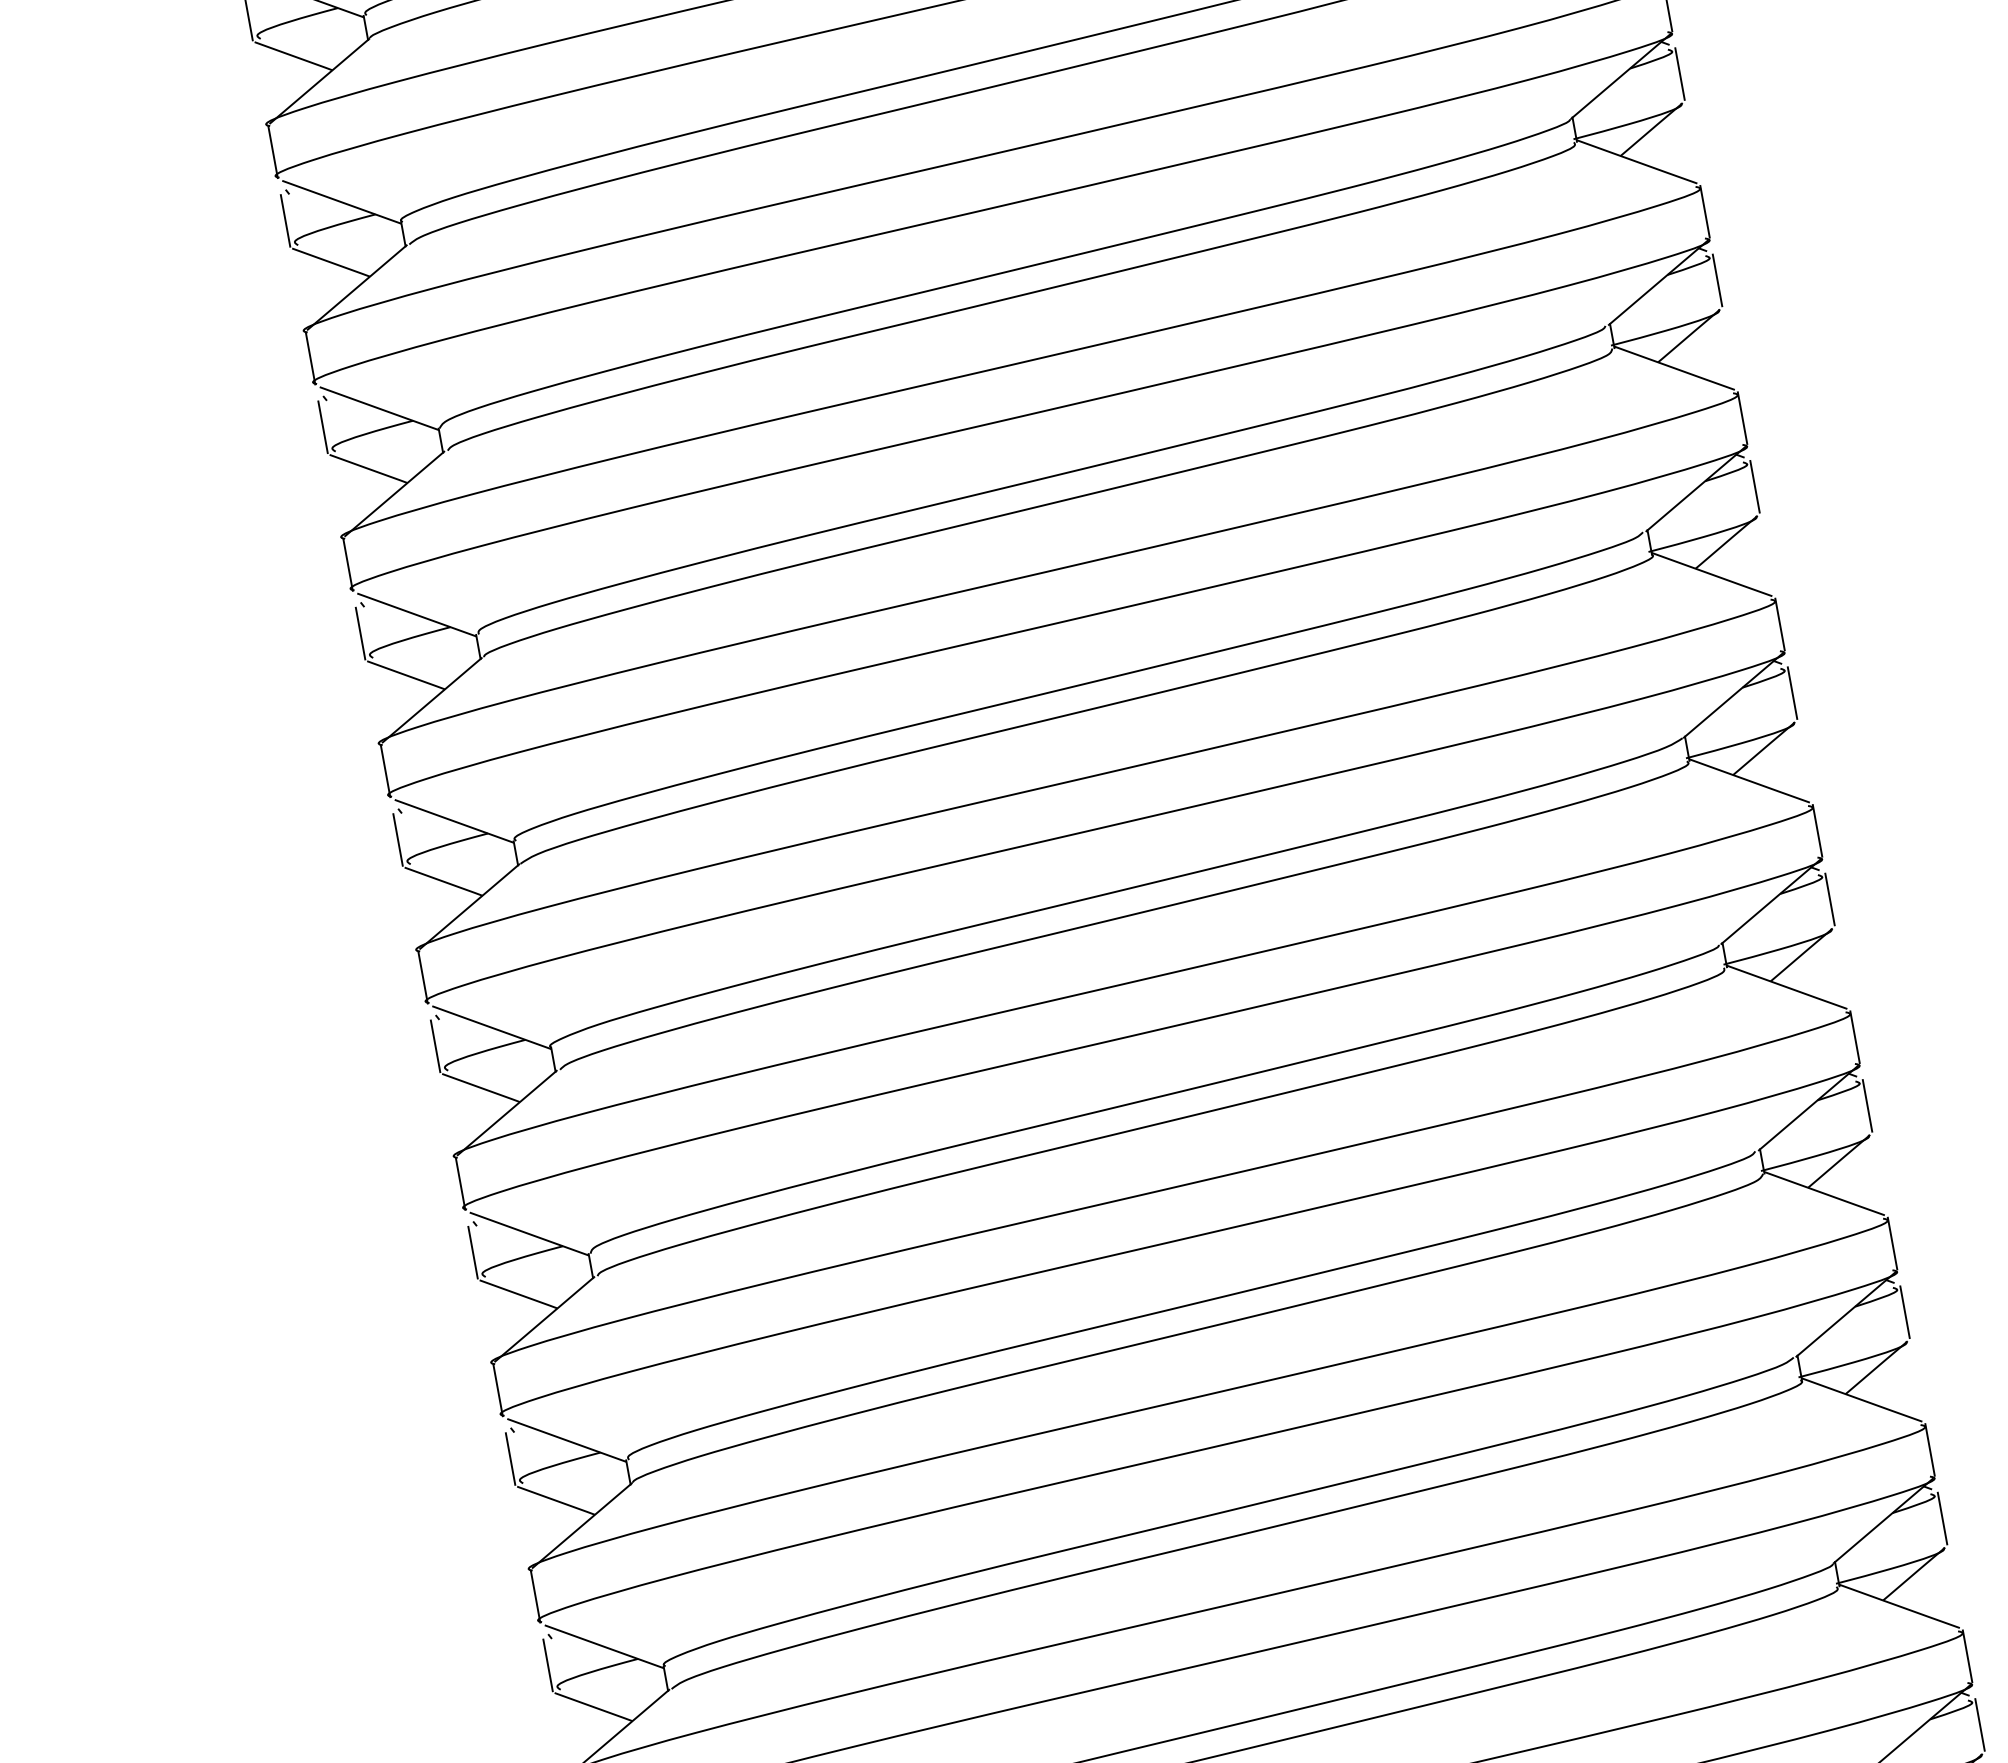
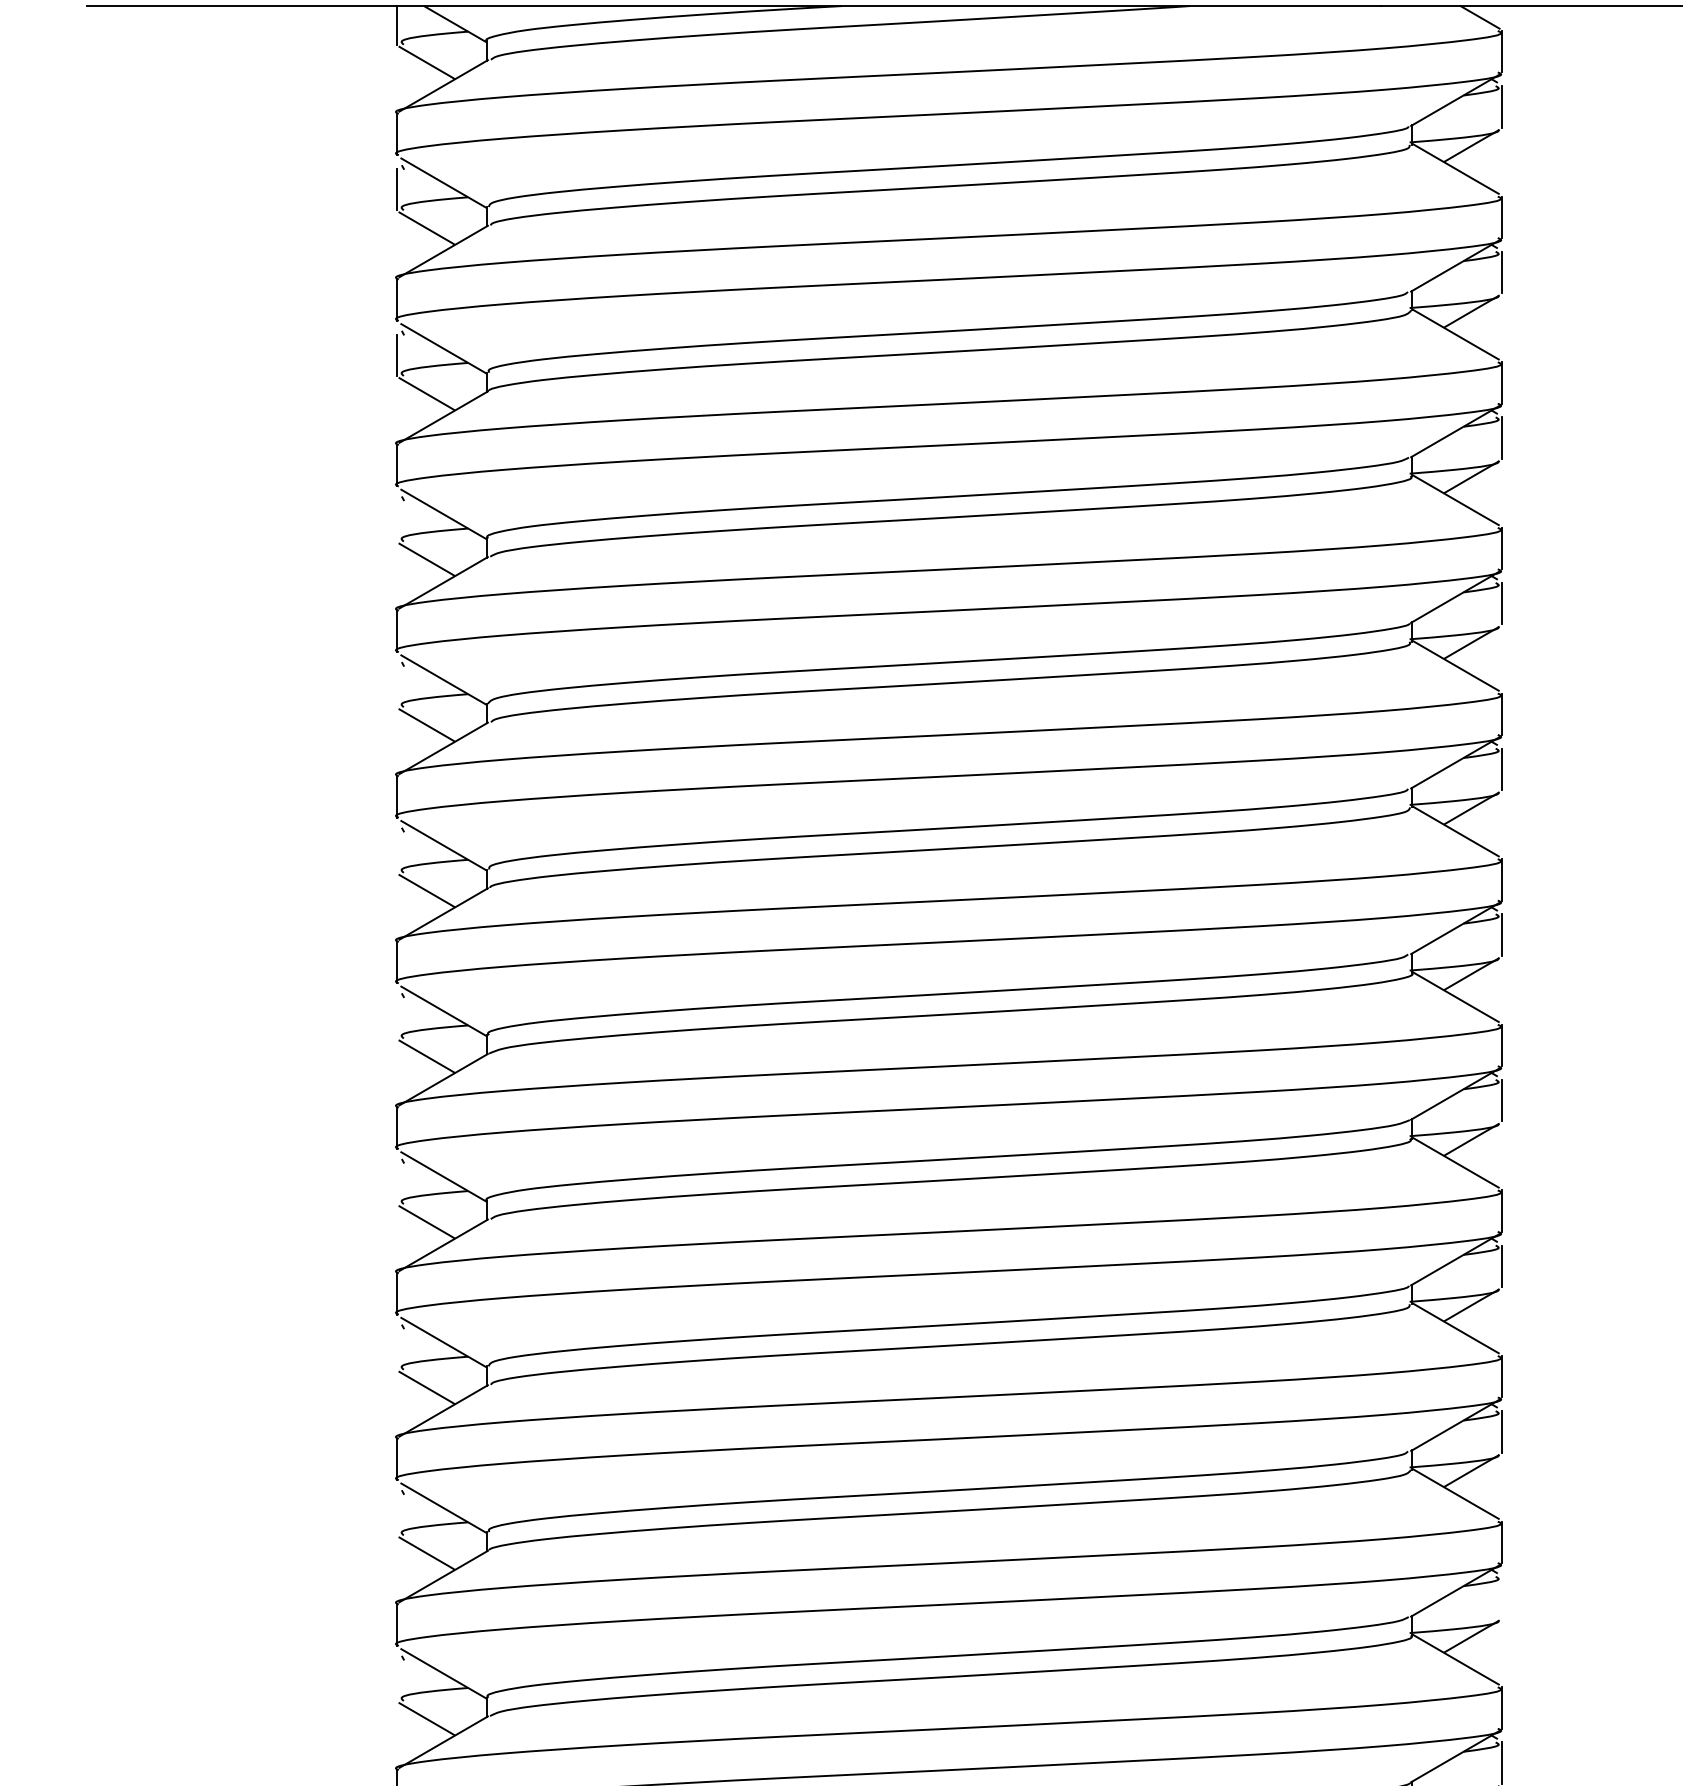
line: (285, 220) -> (397, 520), removed
line: (323, 427) -> (397, 686), removed
line: (360, 632) -> (397, 851), removed
line: (398, 839) -> (397, 1017), removed
line: (435, 1046) -> (397, 1183), removed
line: (473, 1252) -> (397, 1348), removed
line: (1904, 1312) -> (1501, 1597), removed
line: (510, 1458) -> (397, 1514), removed
line: (548, 1665) -> (397, 1680), removed

